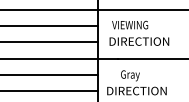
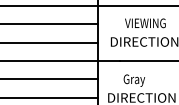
text: (130, 24) -> (145, 22), moved

